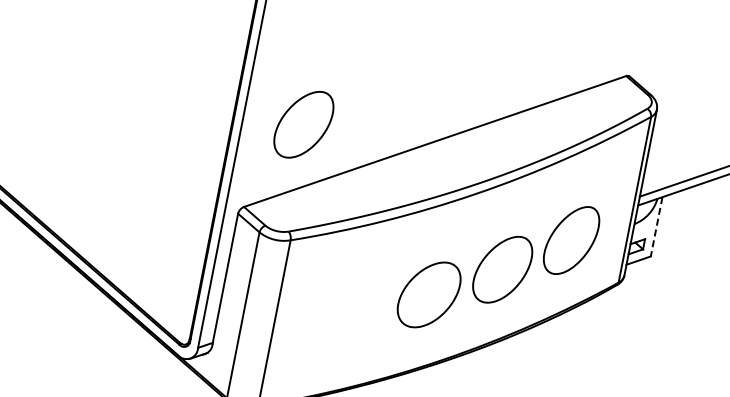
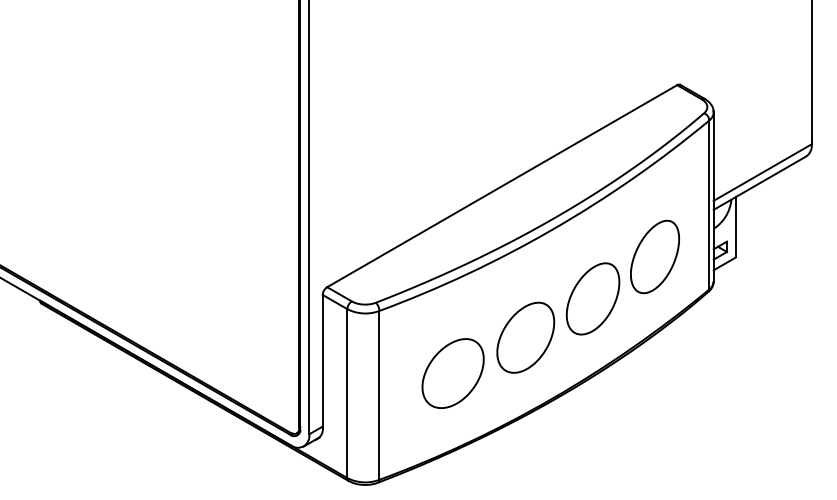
part: (303, 124) -> (369, 194), removed
line: (656, 226) -> (735, 227), dashed -> solid
part: (350, 315) -> (452, 373), added

